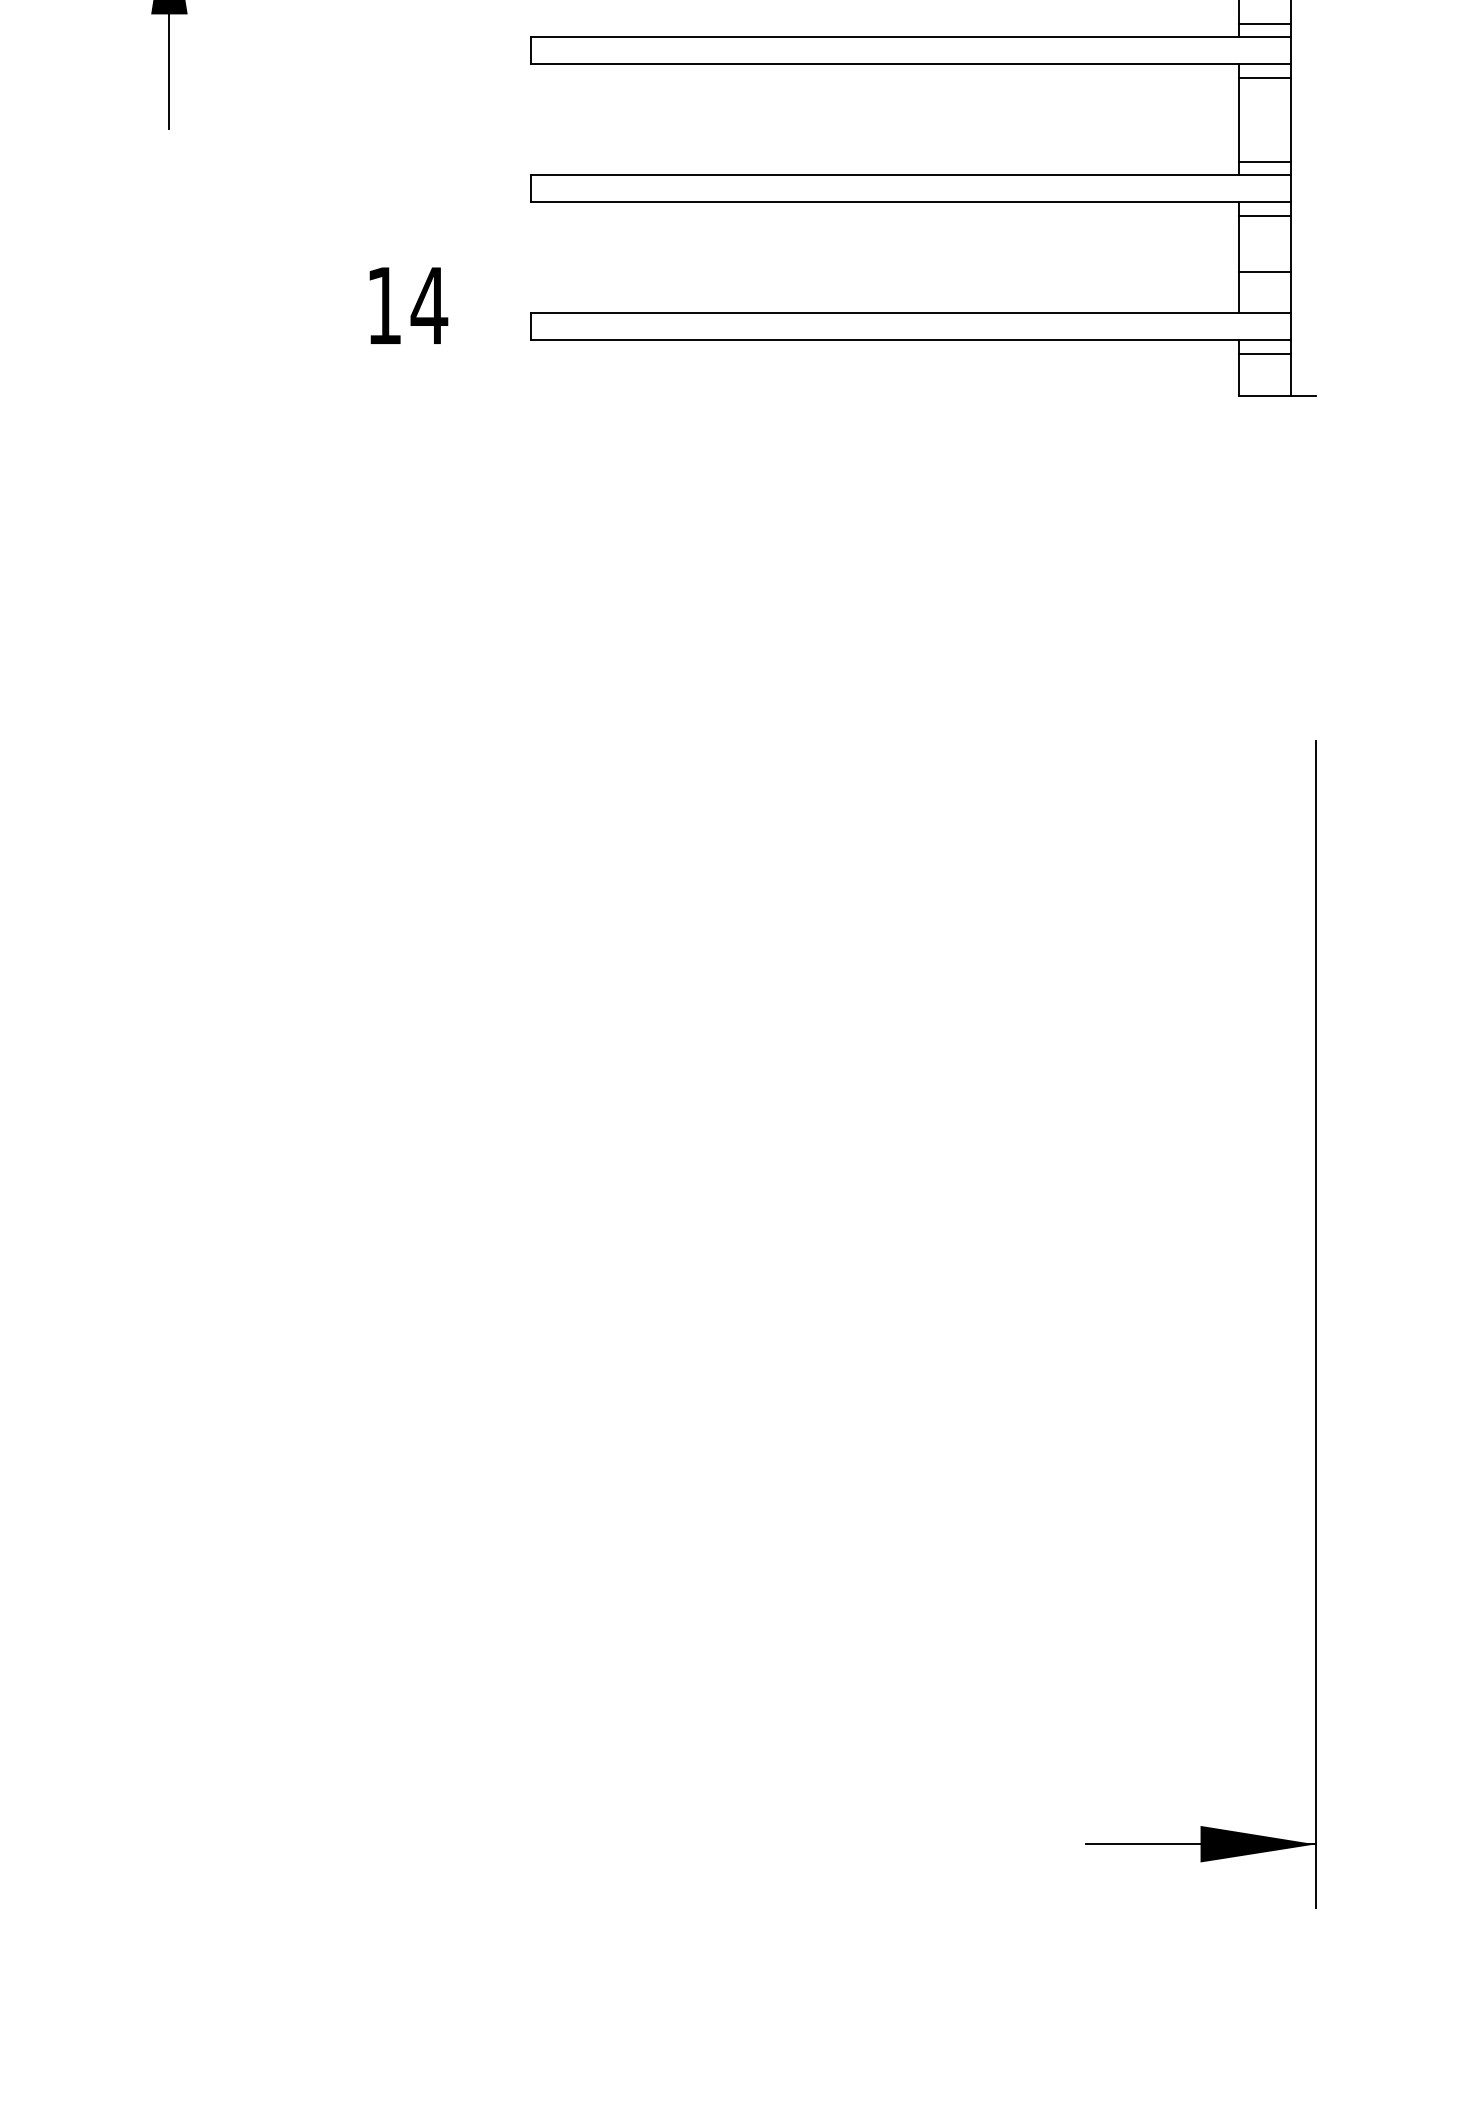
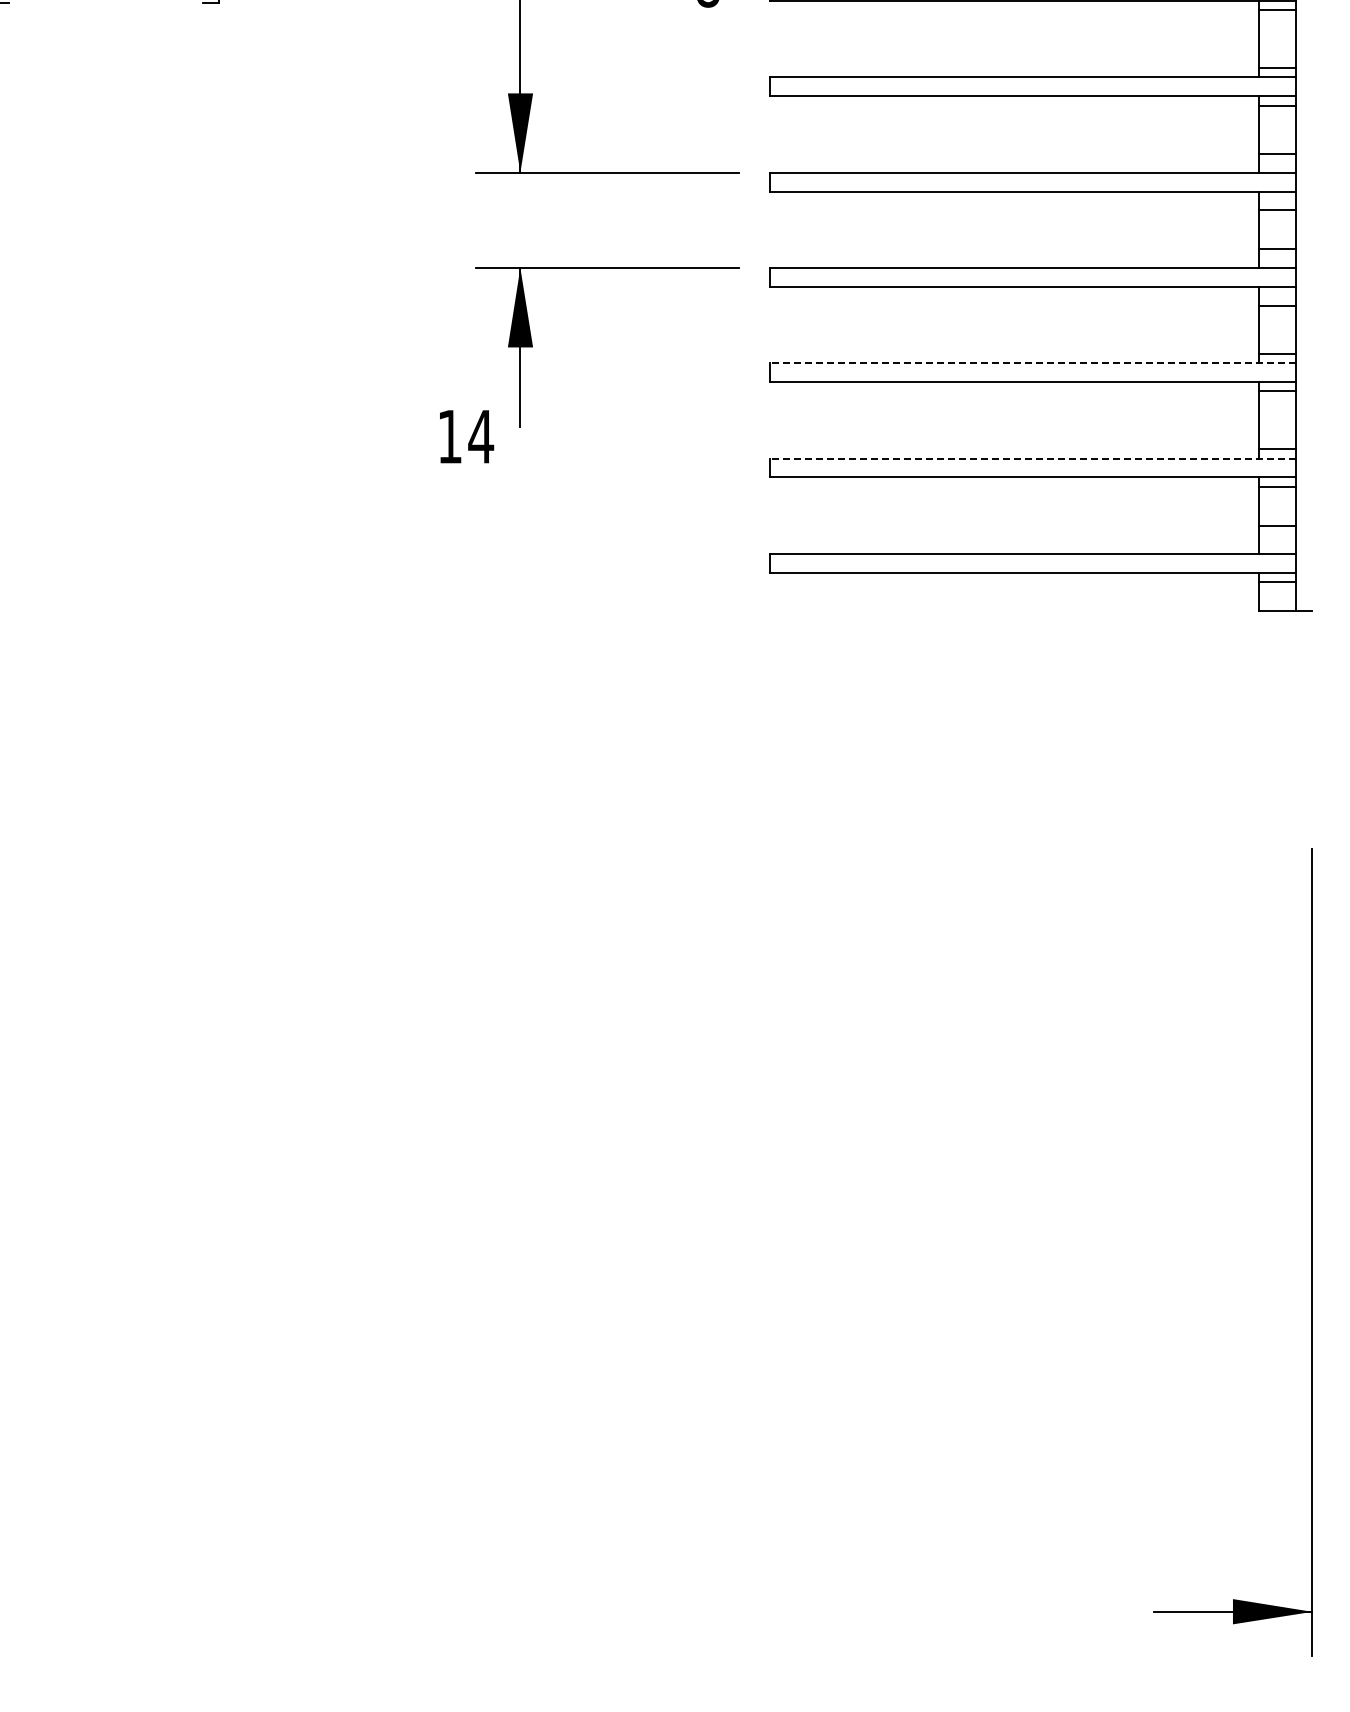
line: (911, 37) -> (1033, 363), solid -> dashed
line: (911, 175) -> (1033, 458), solid -> dashed
text: (409, 305) -> (467, 436), moved

